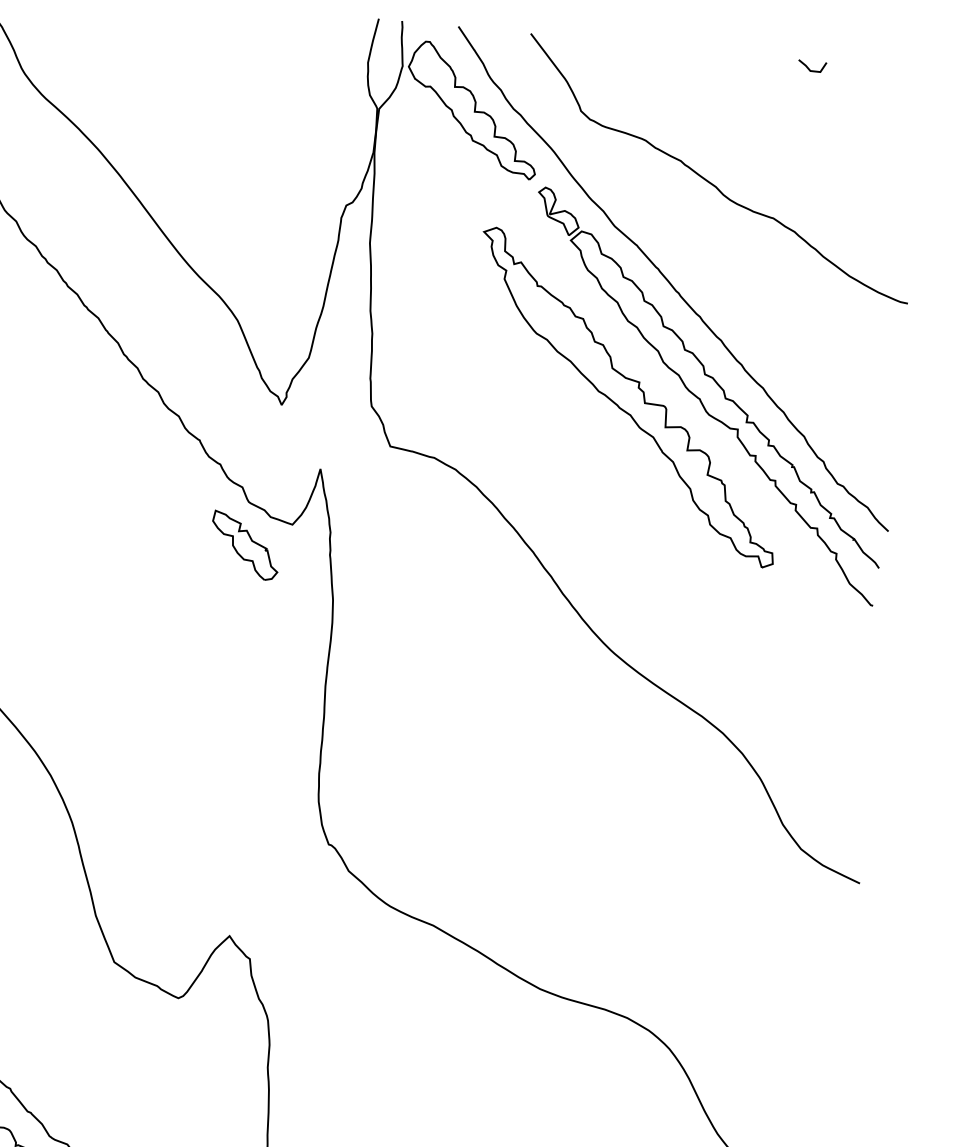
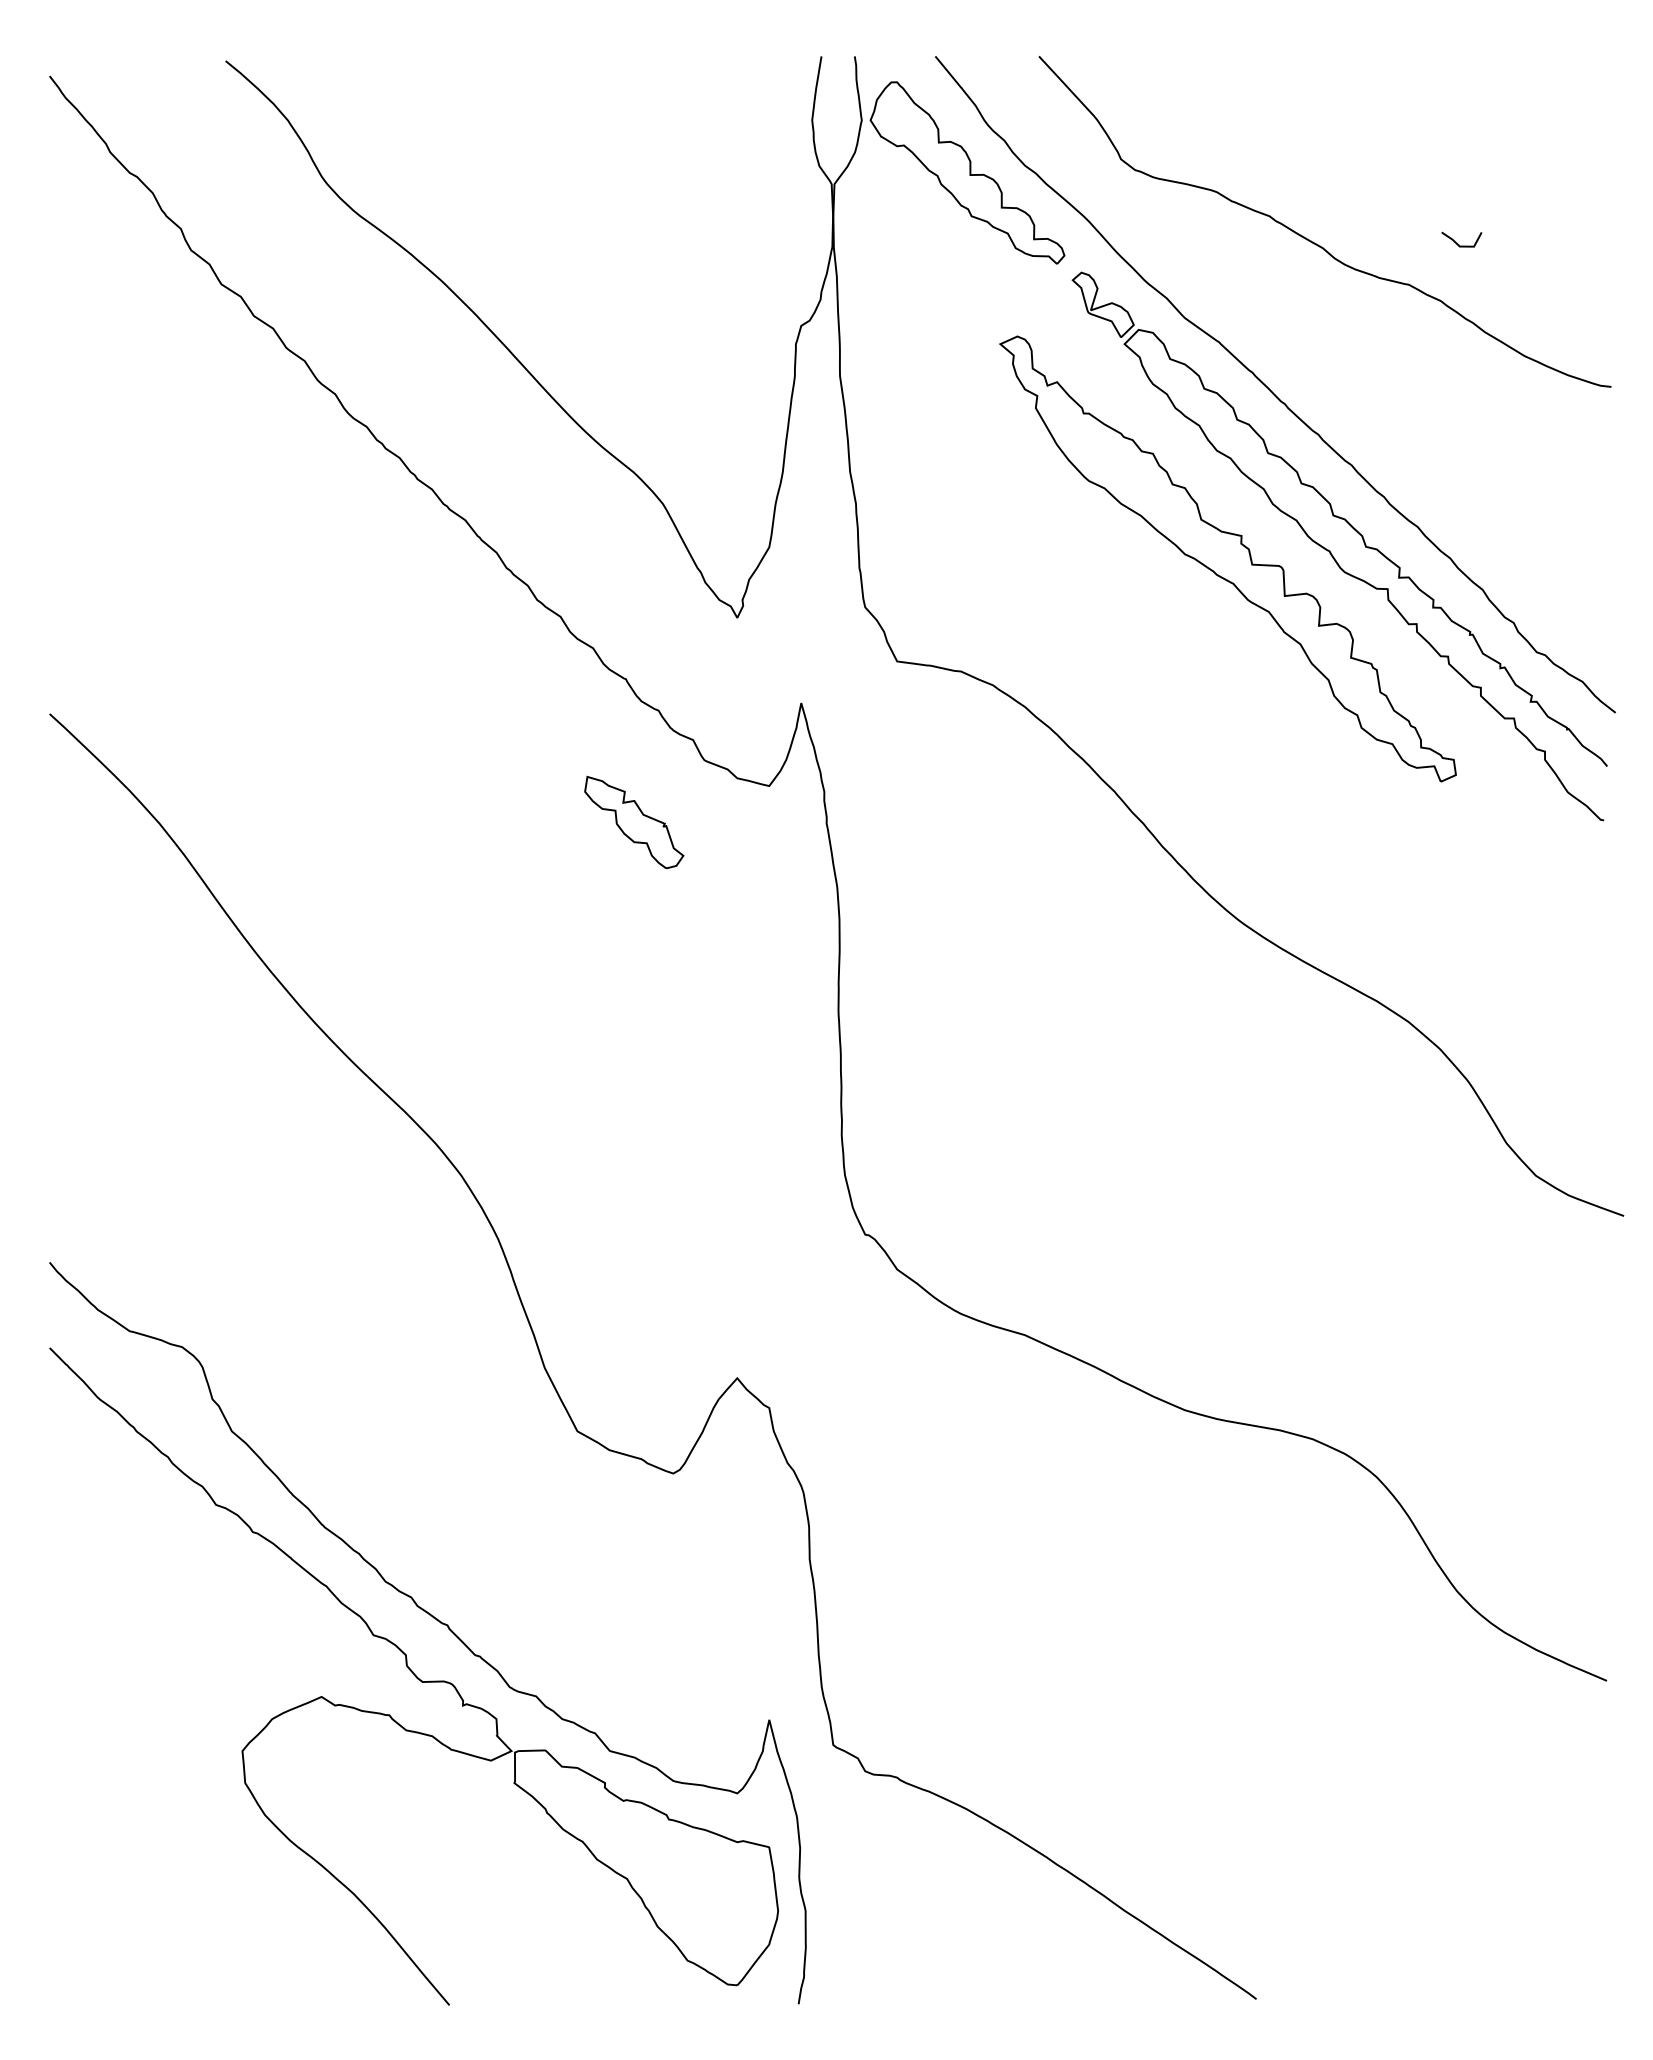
line: (809, 68) -> (1458, 243), moved
part: (245, 545) -> (634, 822), moved

